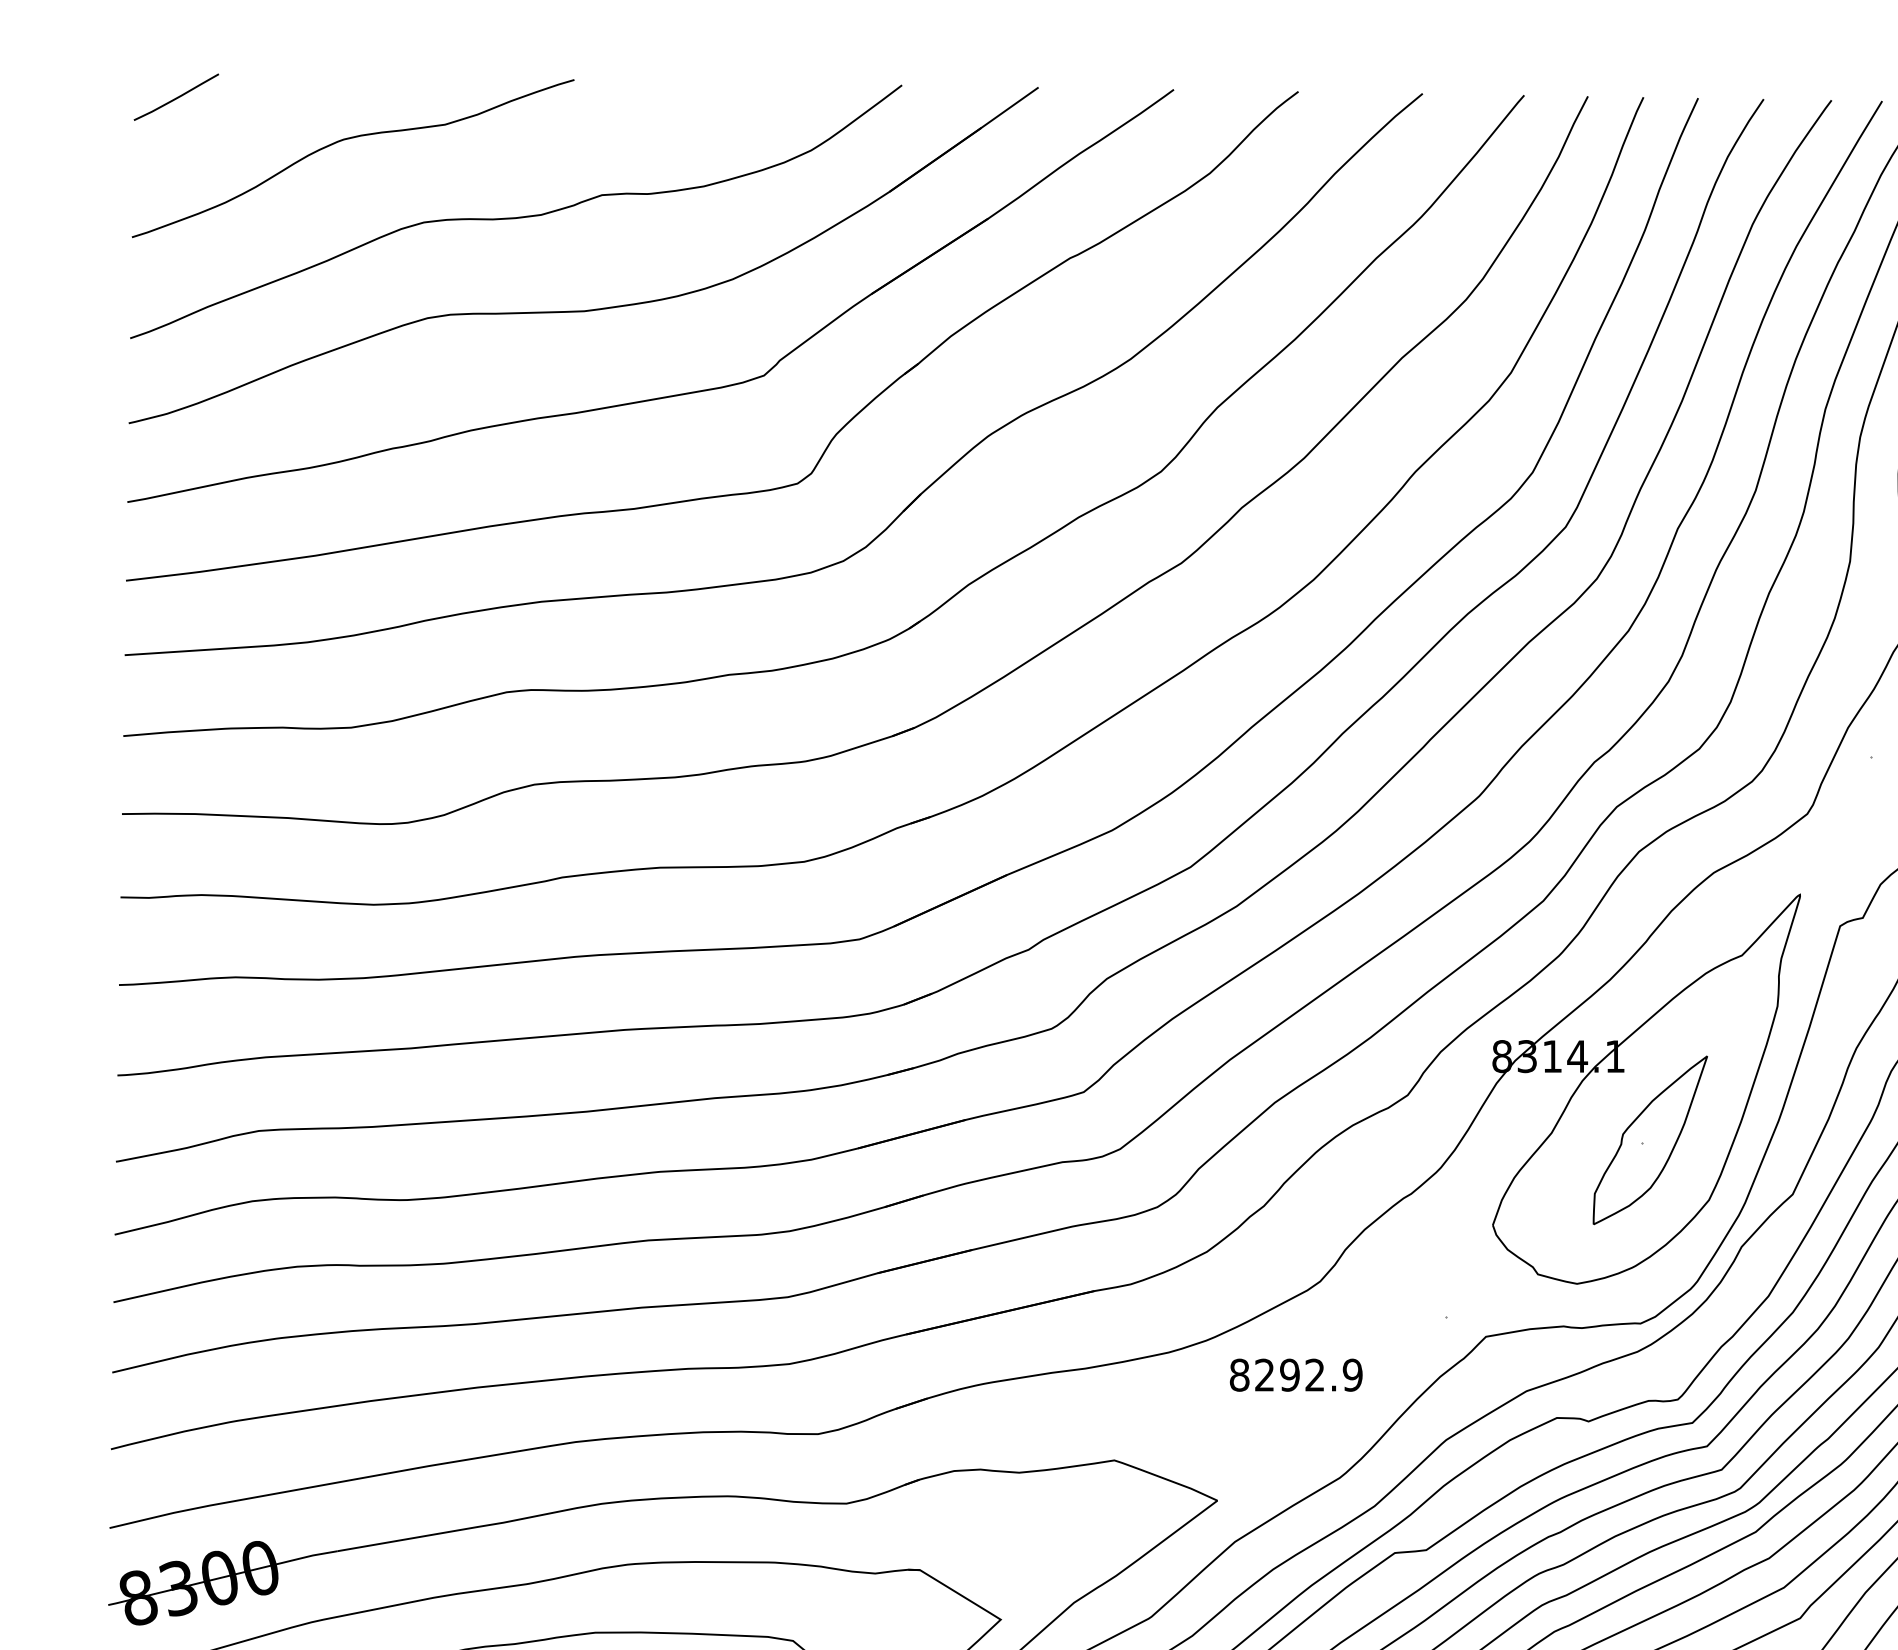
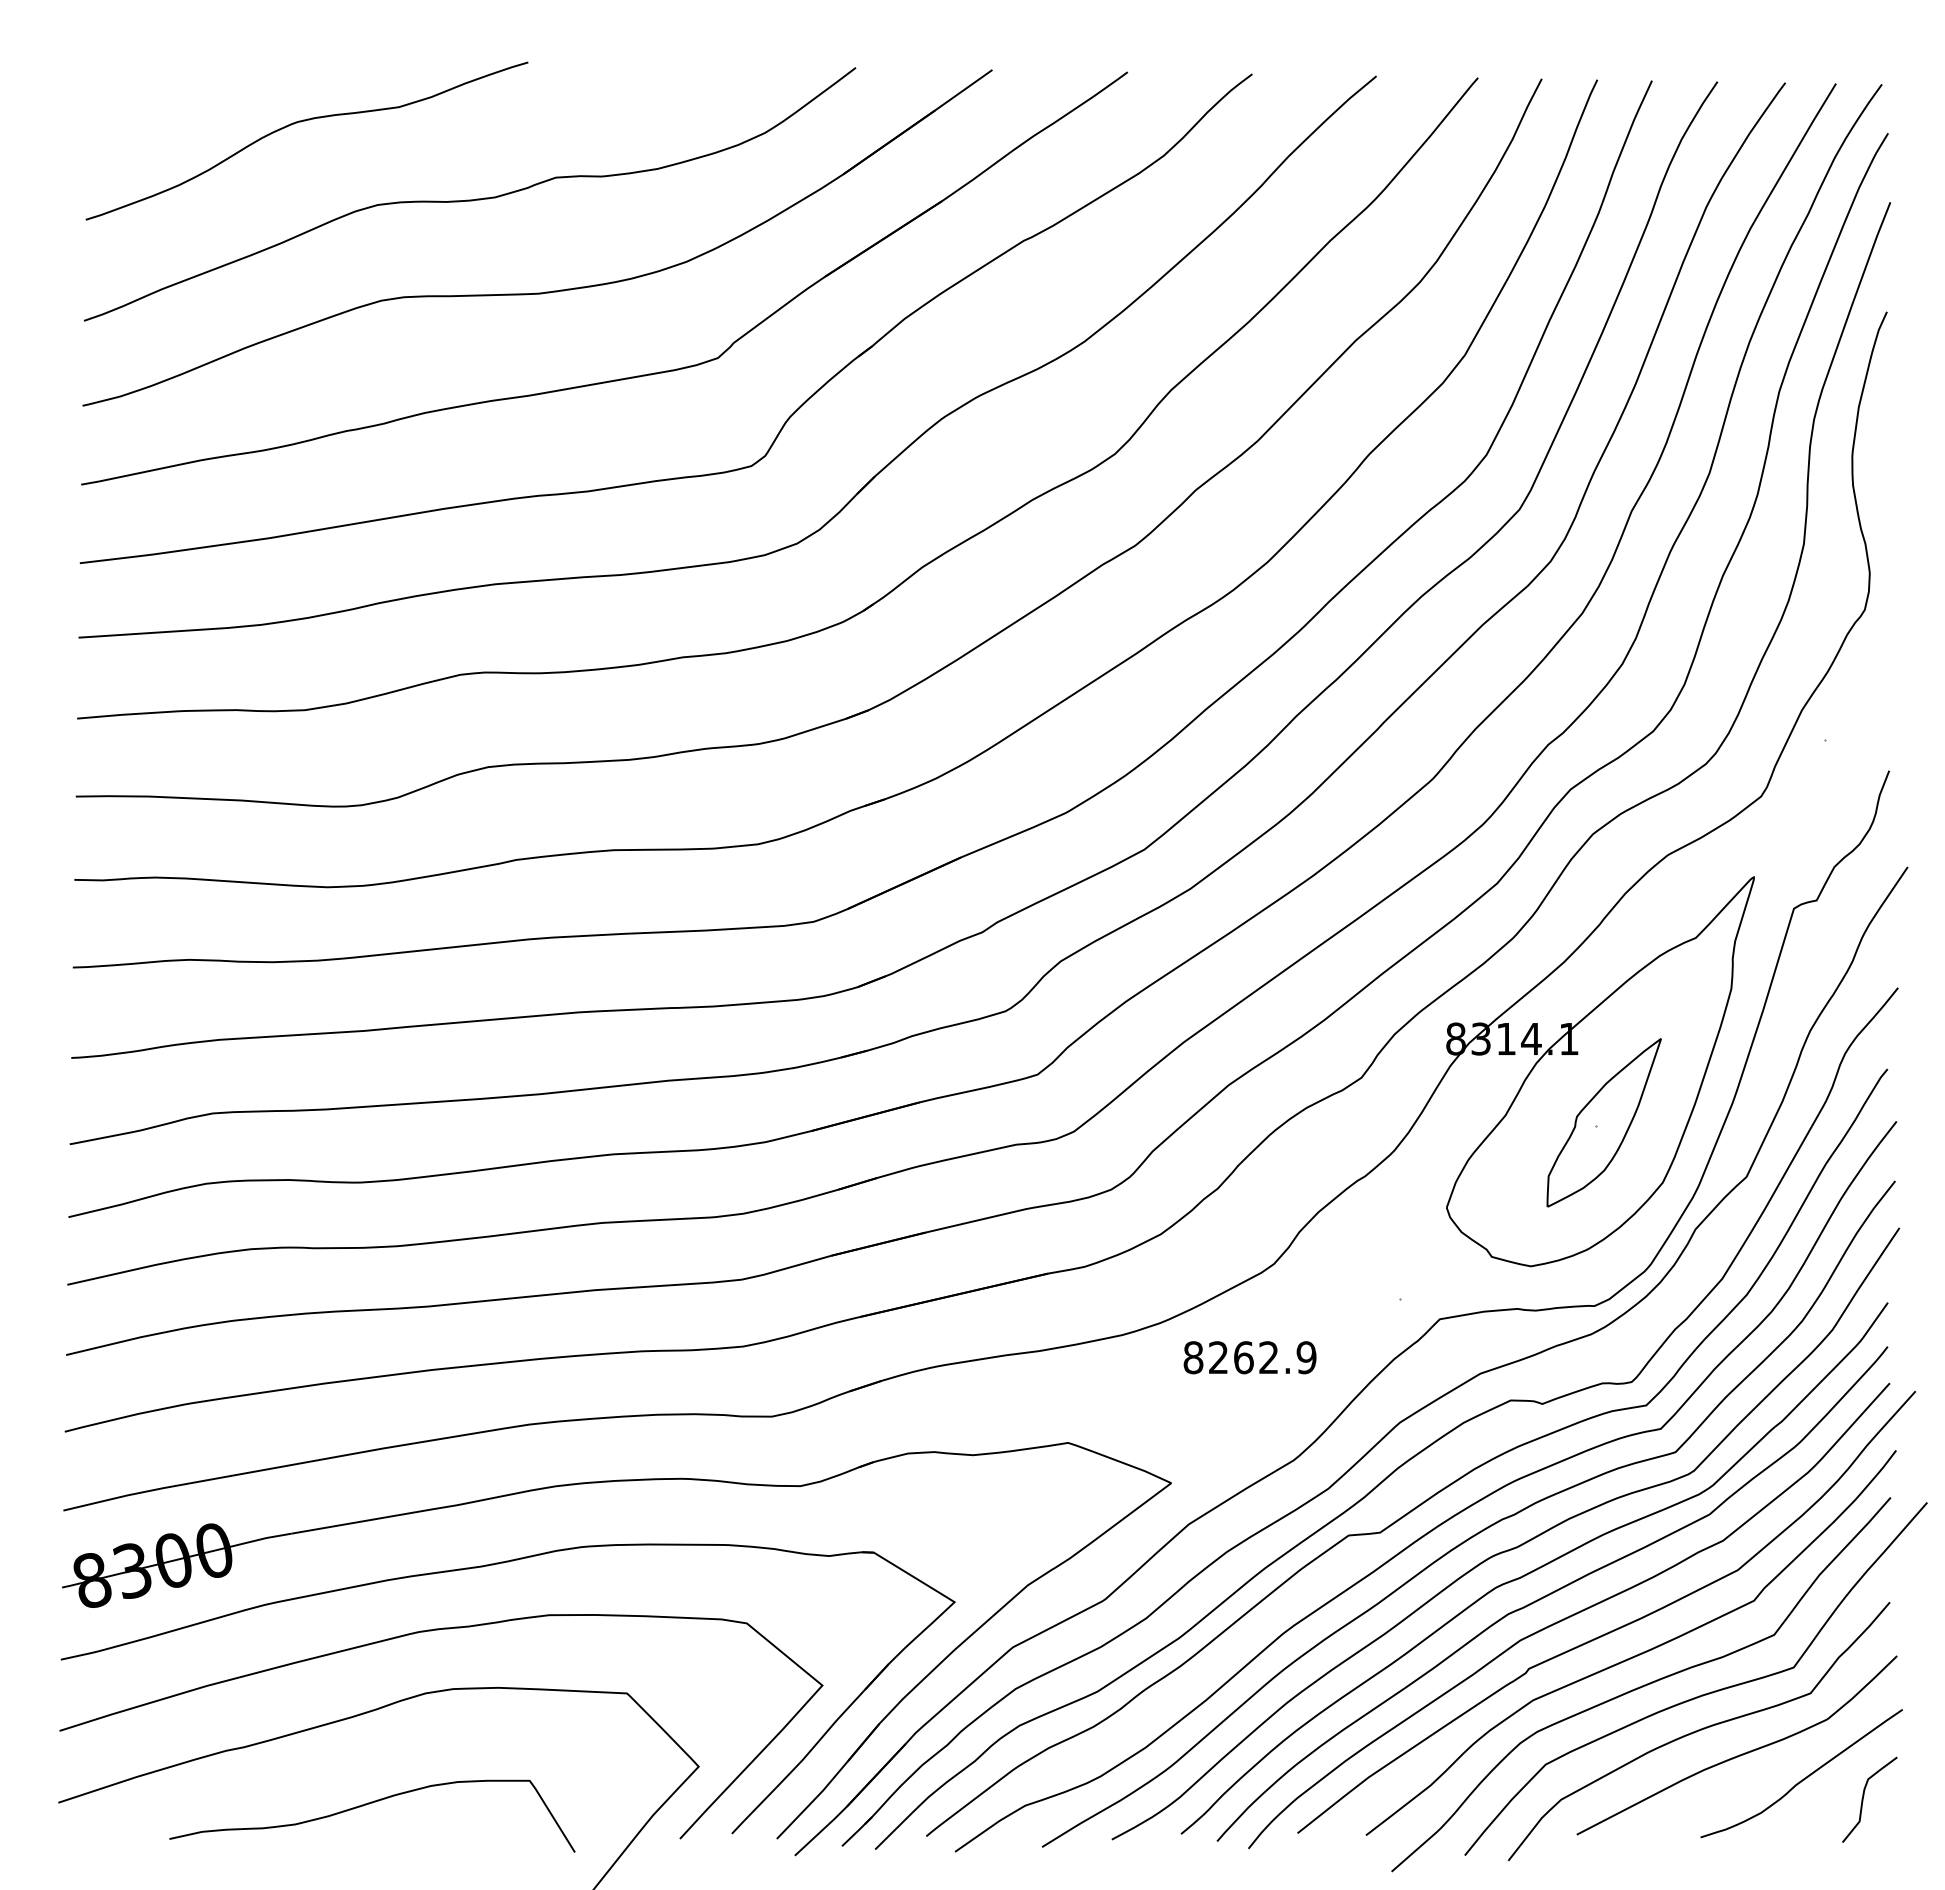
curve: (176, 97) -> (130, 79), removed
text: (1289, 1375) -> (1243, 1357), 8292.9 -> 8262.9

